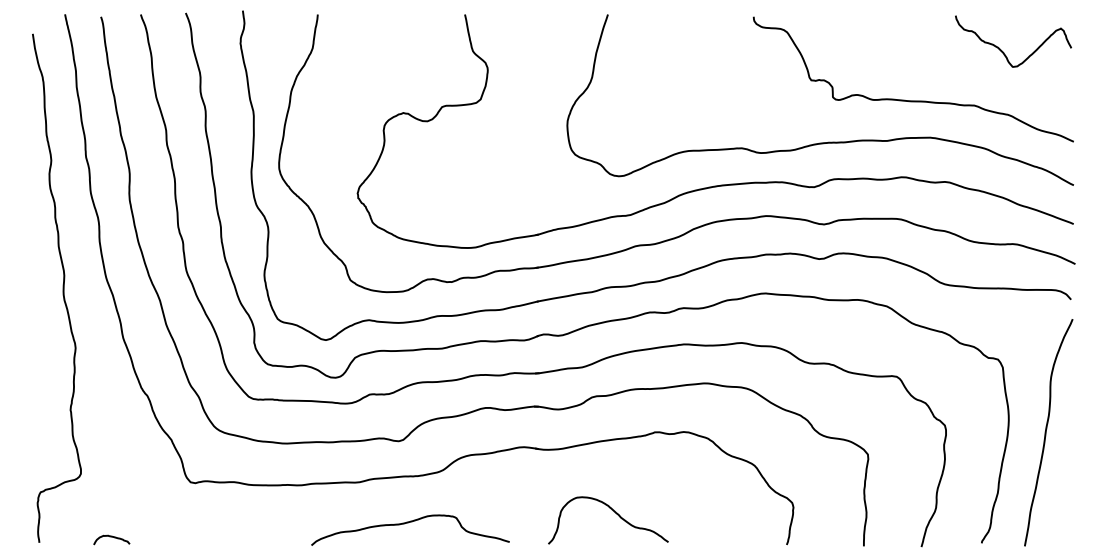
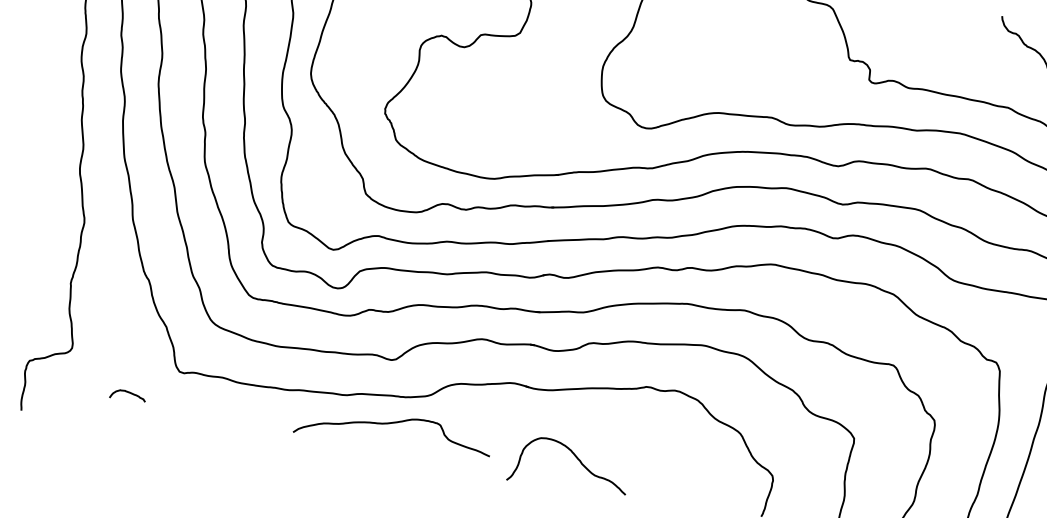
curve: (615, 513) -> (577, 459), moved
curve: (408, 523) -> (392, 424), moved
curve: (111, 537) -> (128, 392), moved

